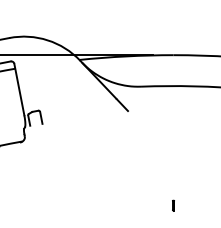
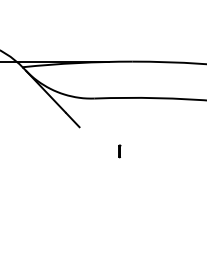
line: (173, 205) -> (119, 151), moved

